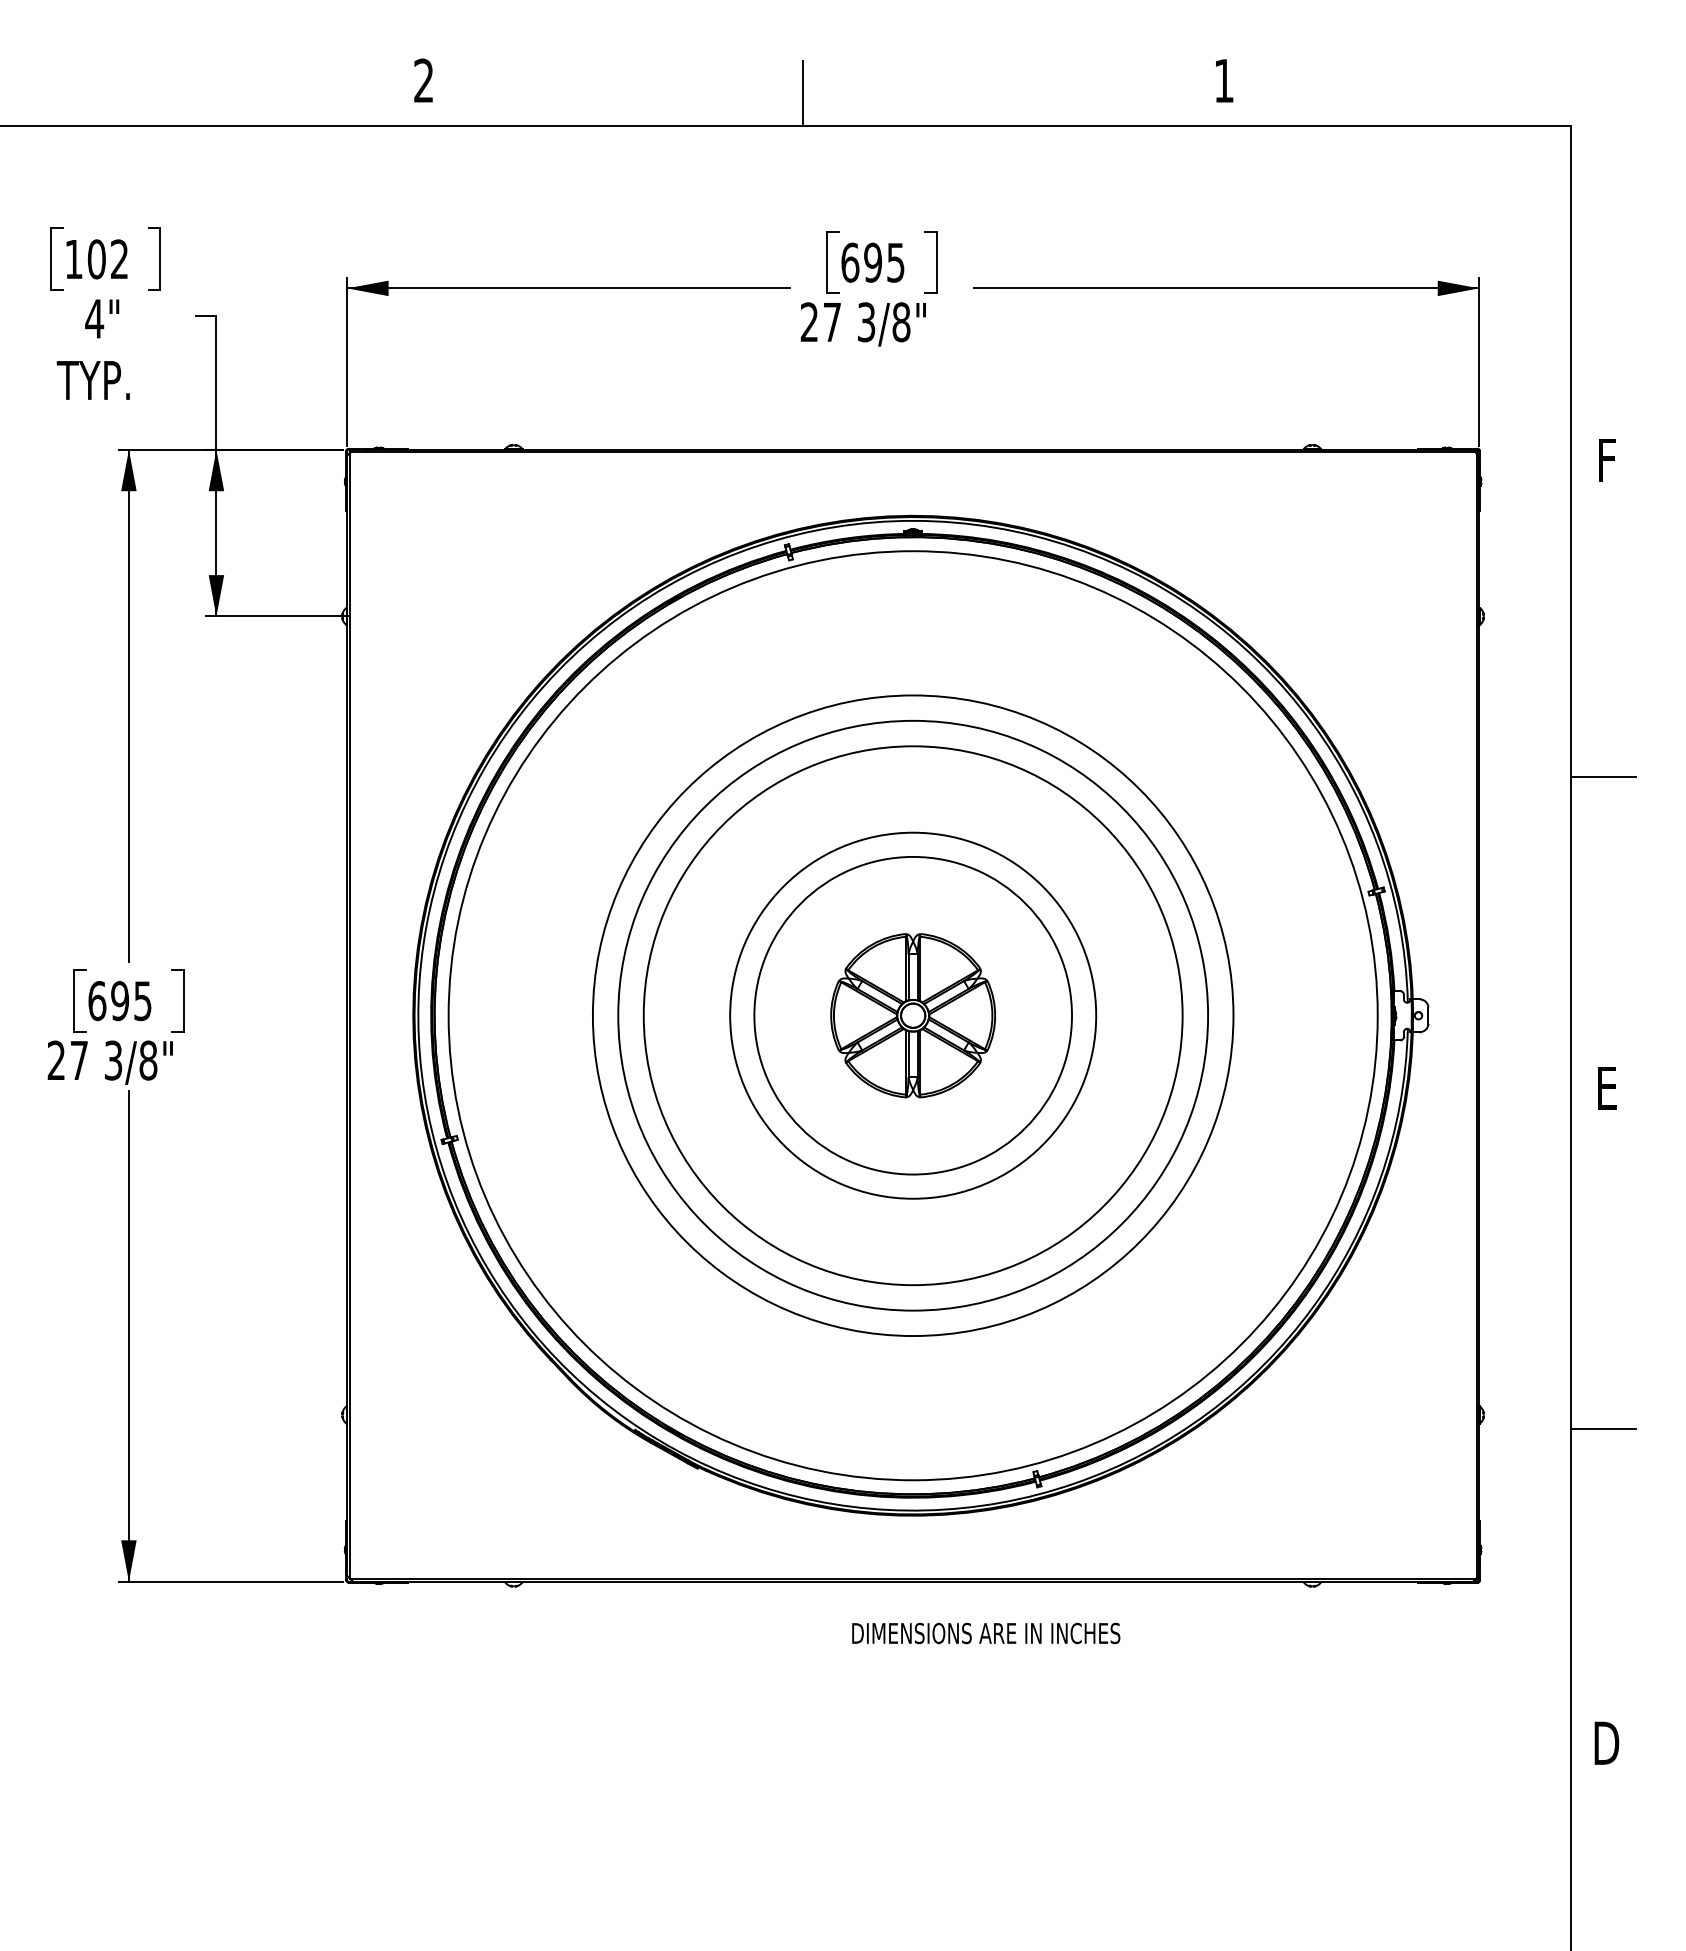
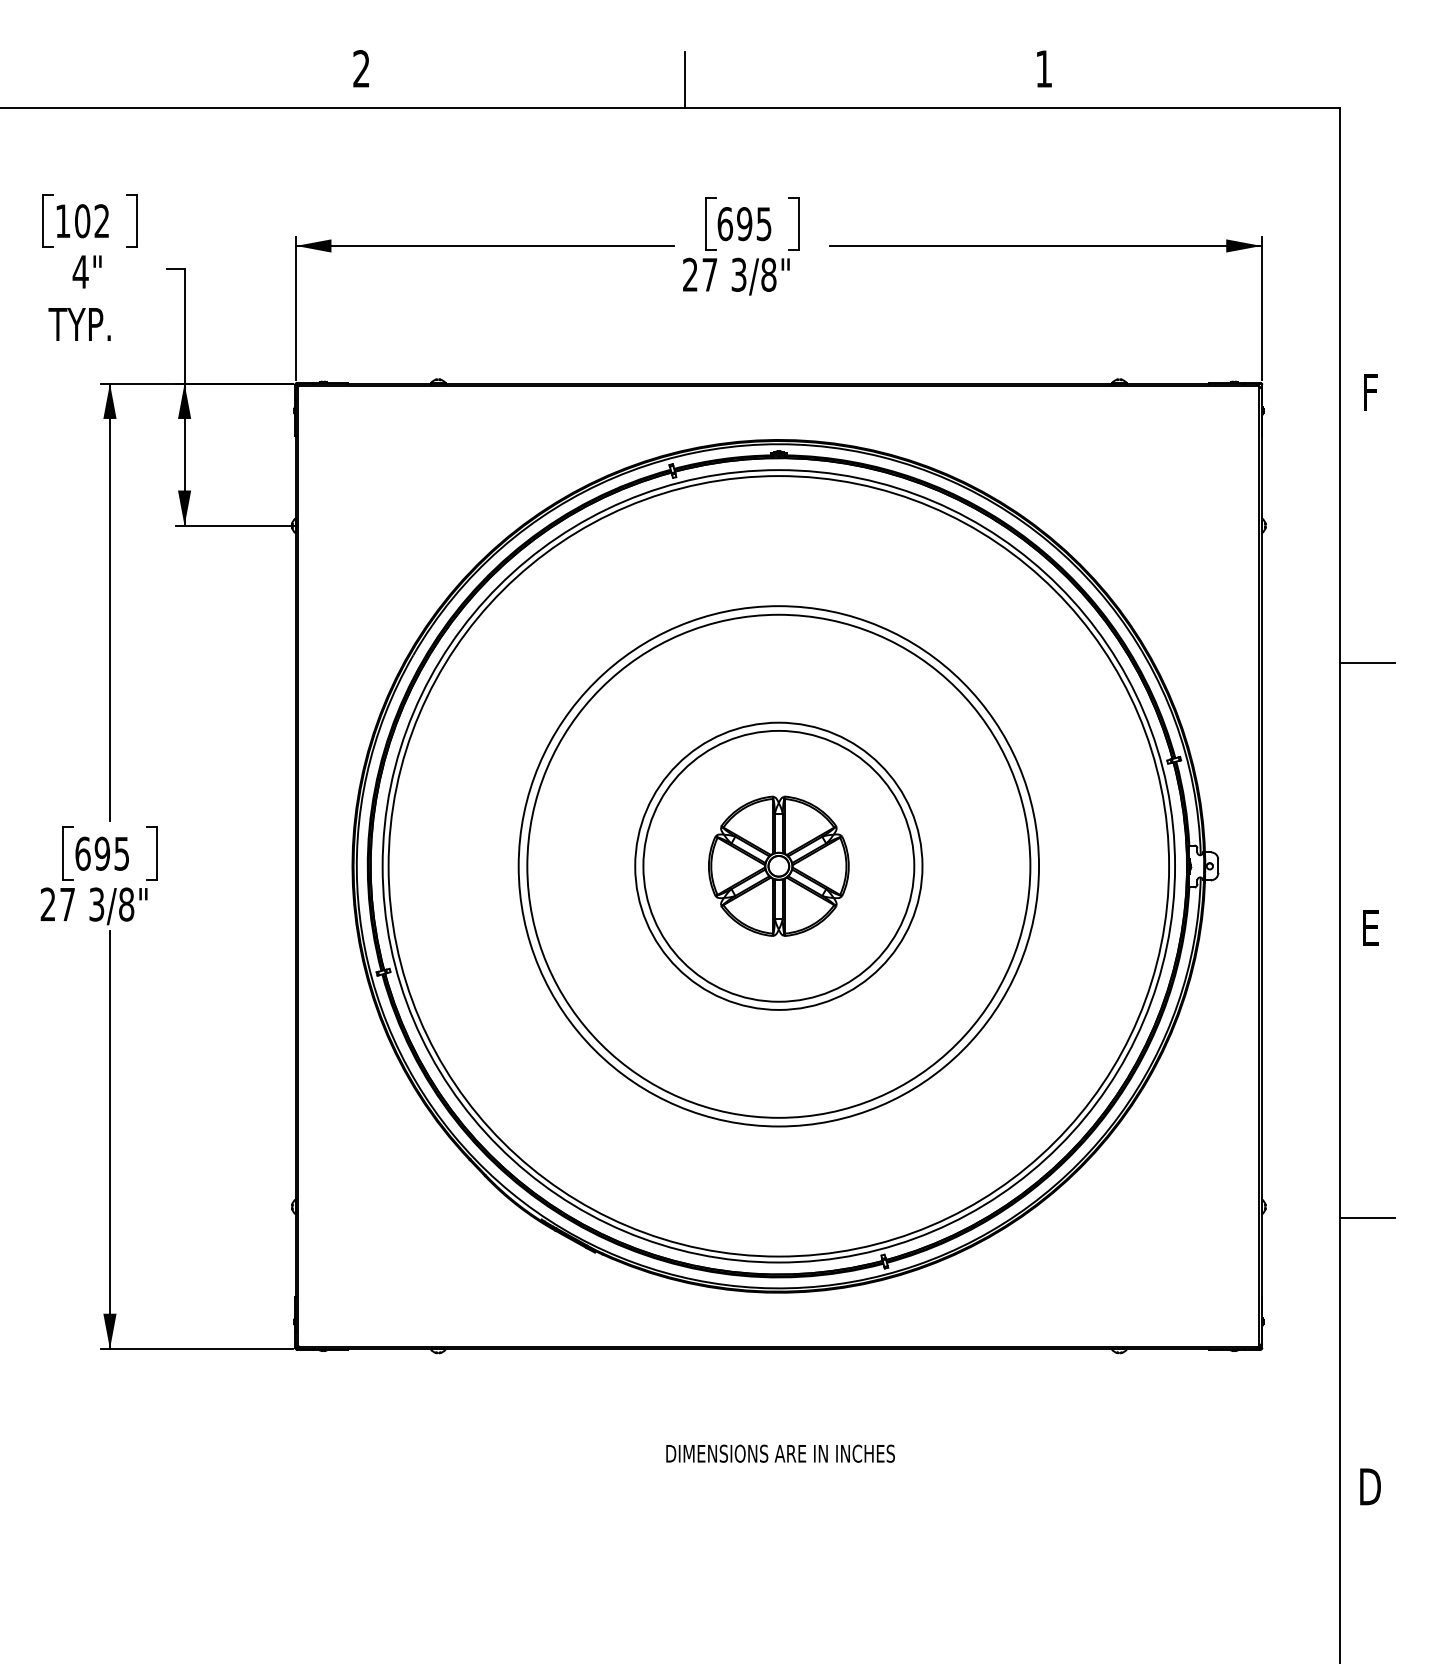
circle: (912, 1015) -> (778, 866), size x0.62
circle: (912, 1015) -> (778, 866), size x1.43
circle: (913, 1015) -> (779, 866), size x1.67
text: (986, 1633) -> (780, 1453), moved

